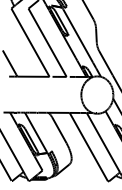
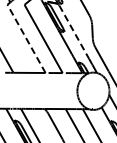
line: (78, 36) -> (74, 32), solid -> dashed
line: (30, 42) -> (26, 38), solid -> dashed

